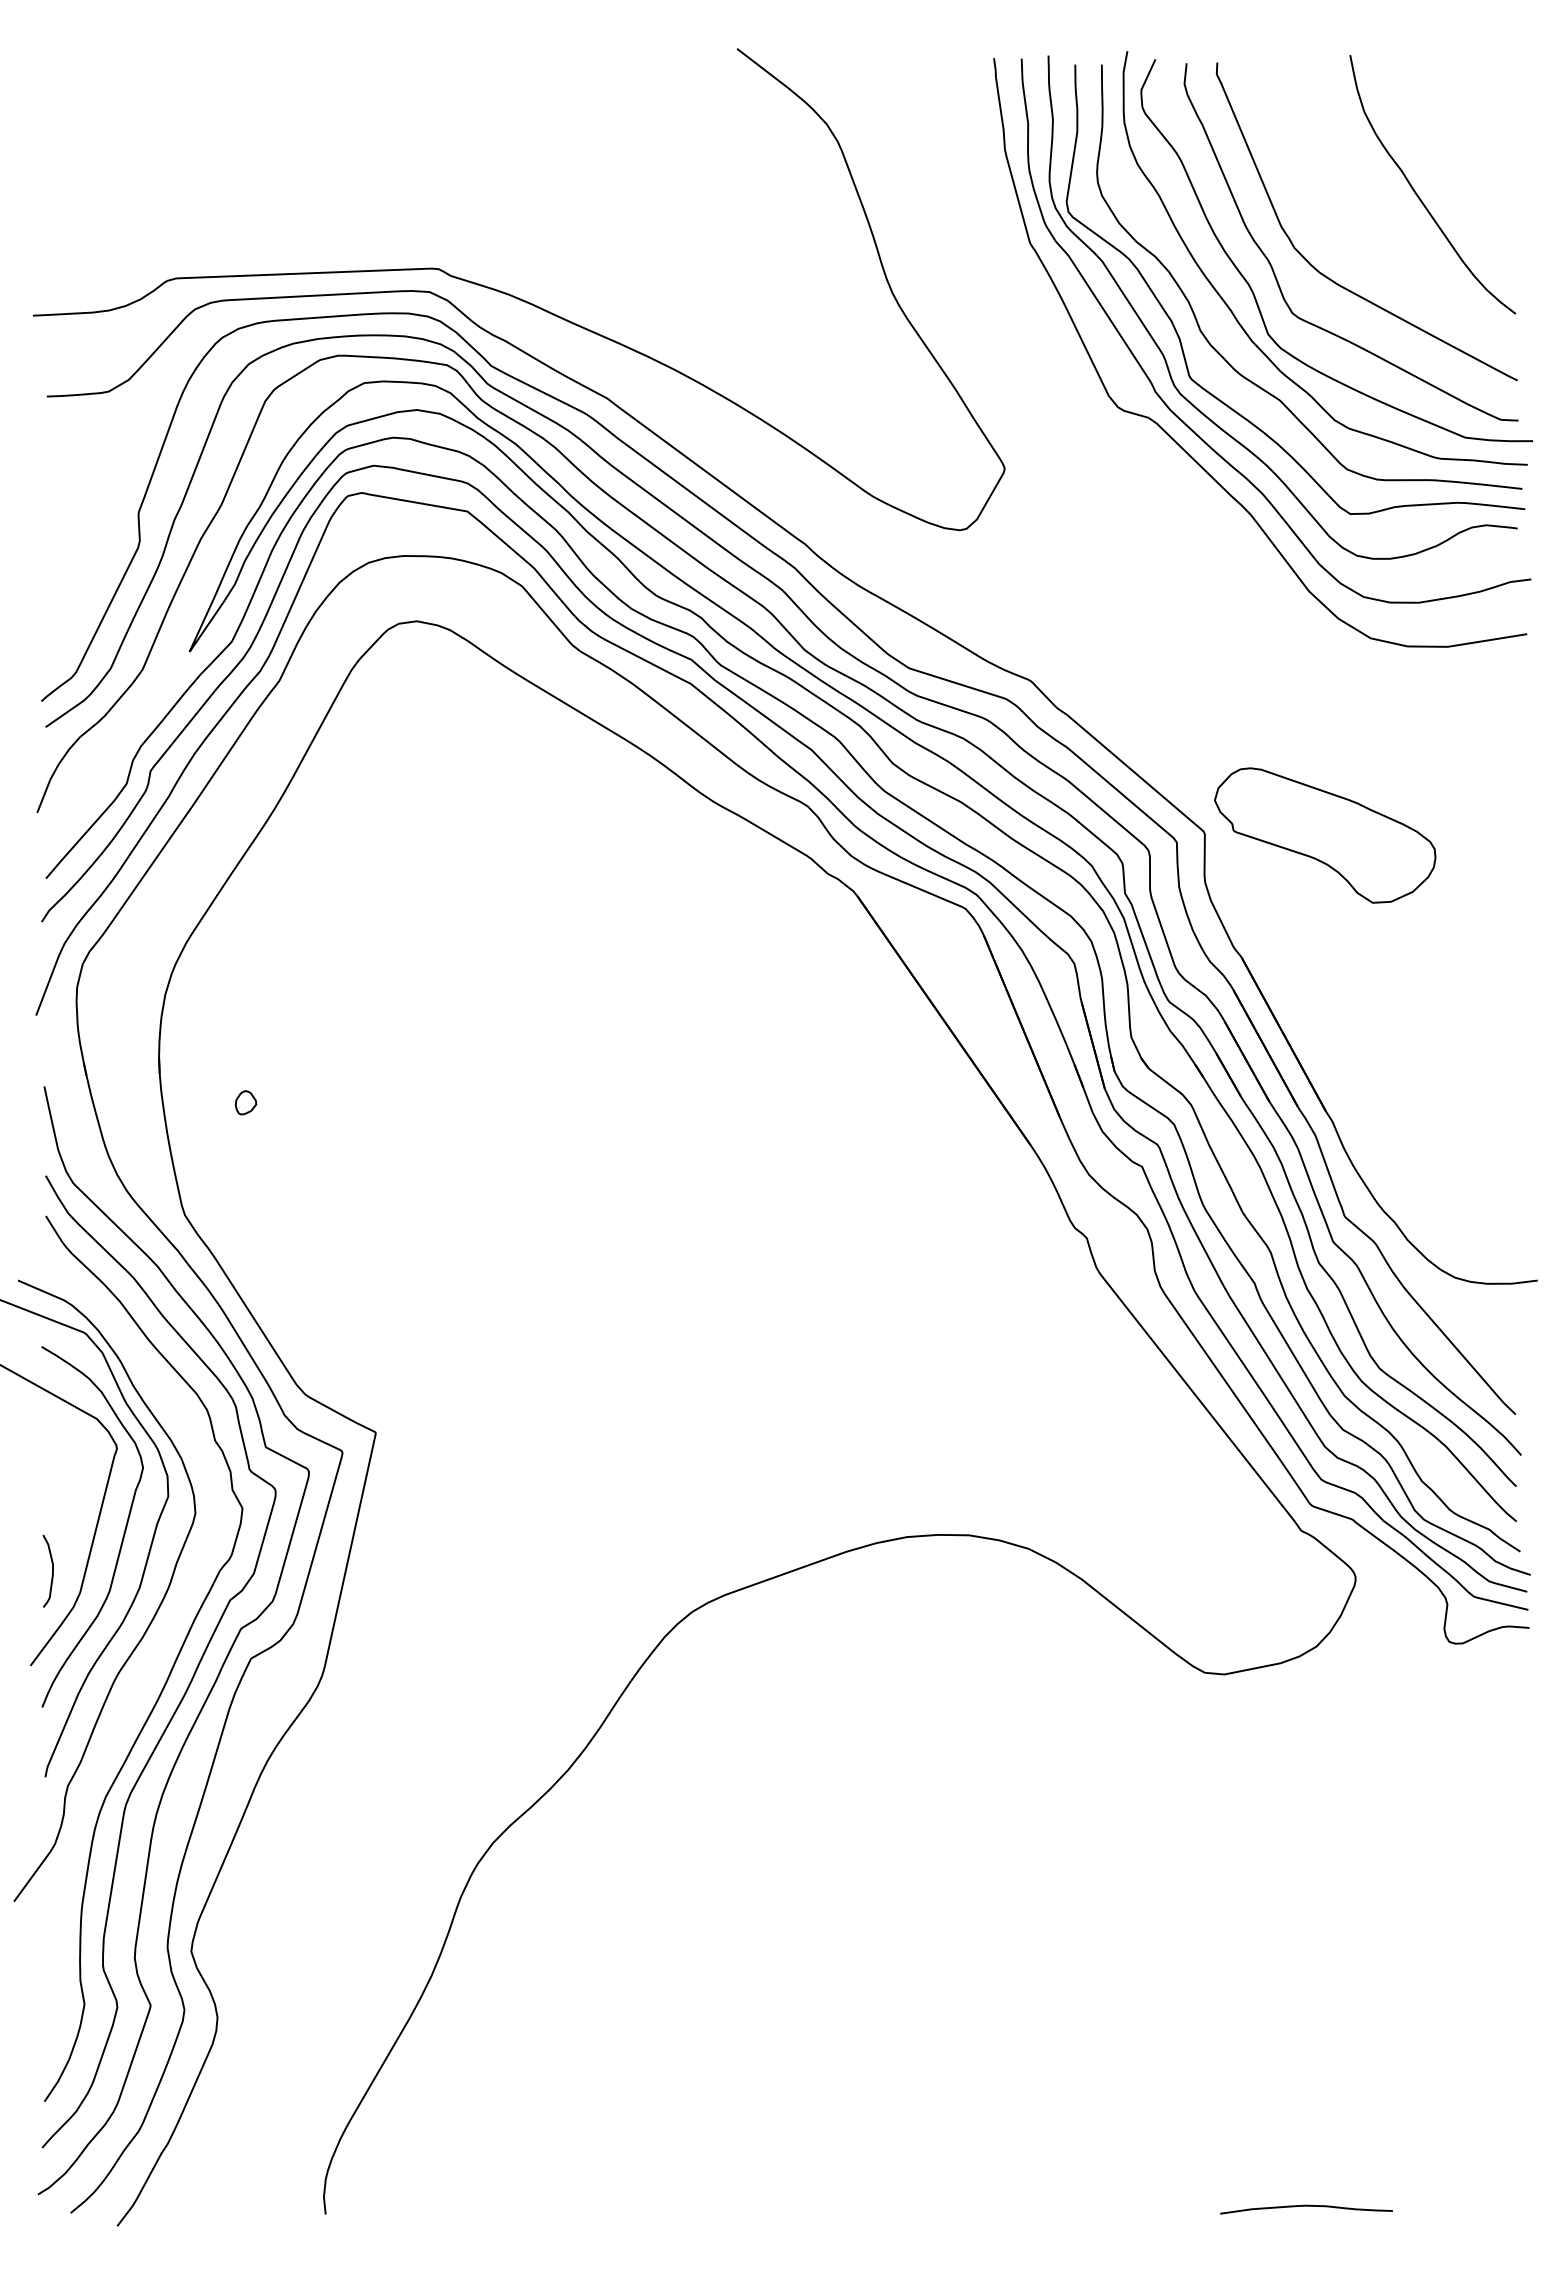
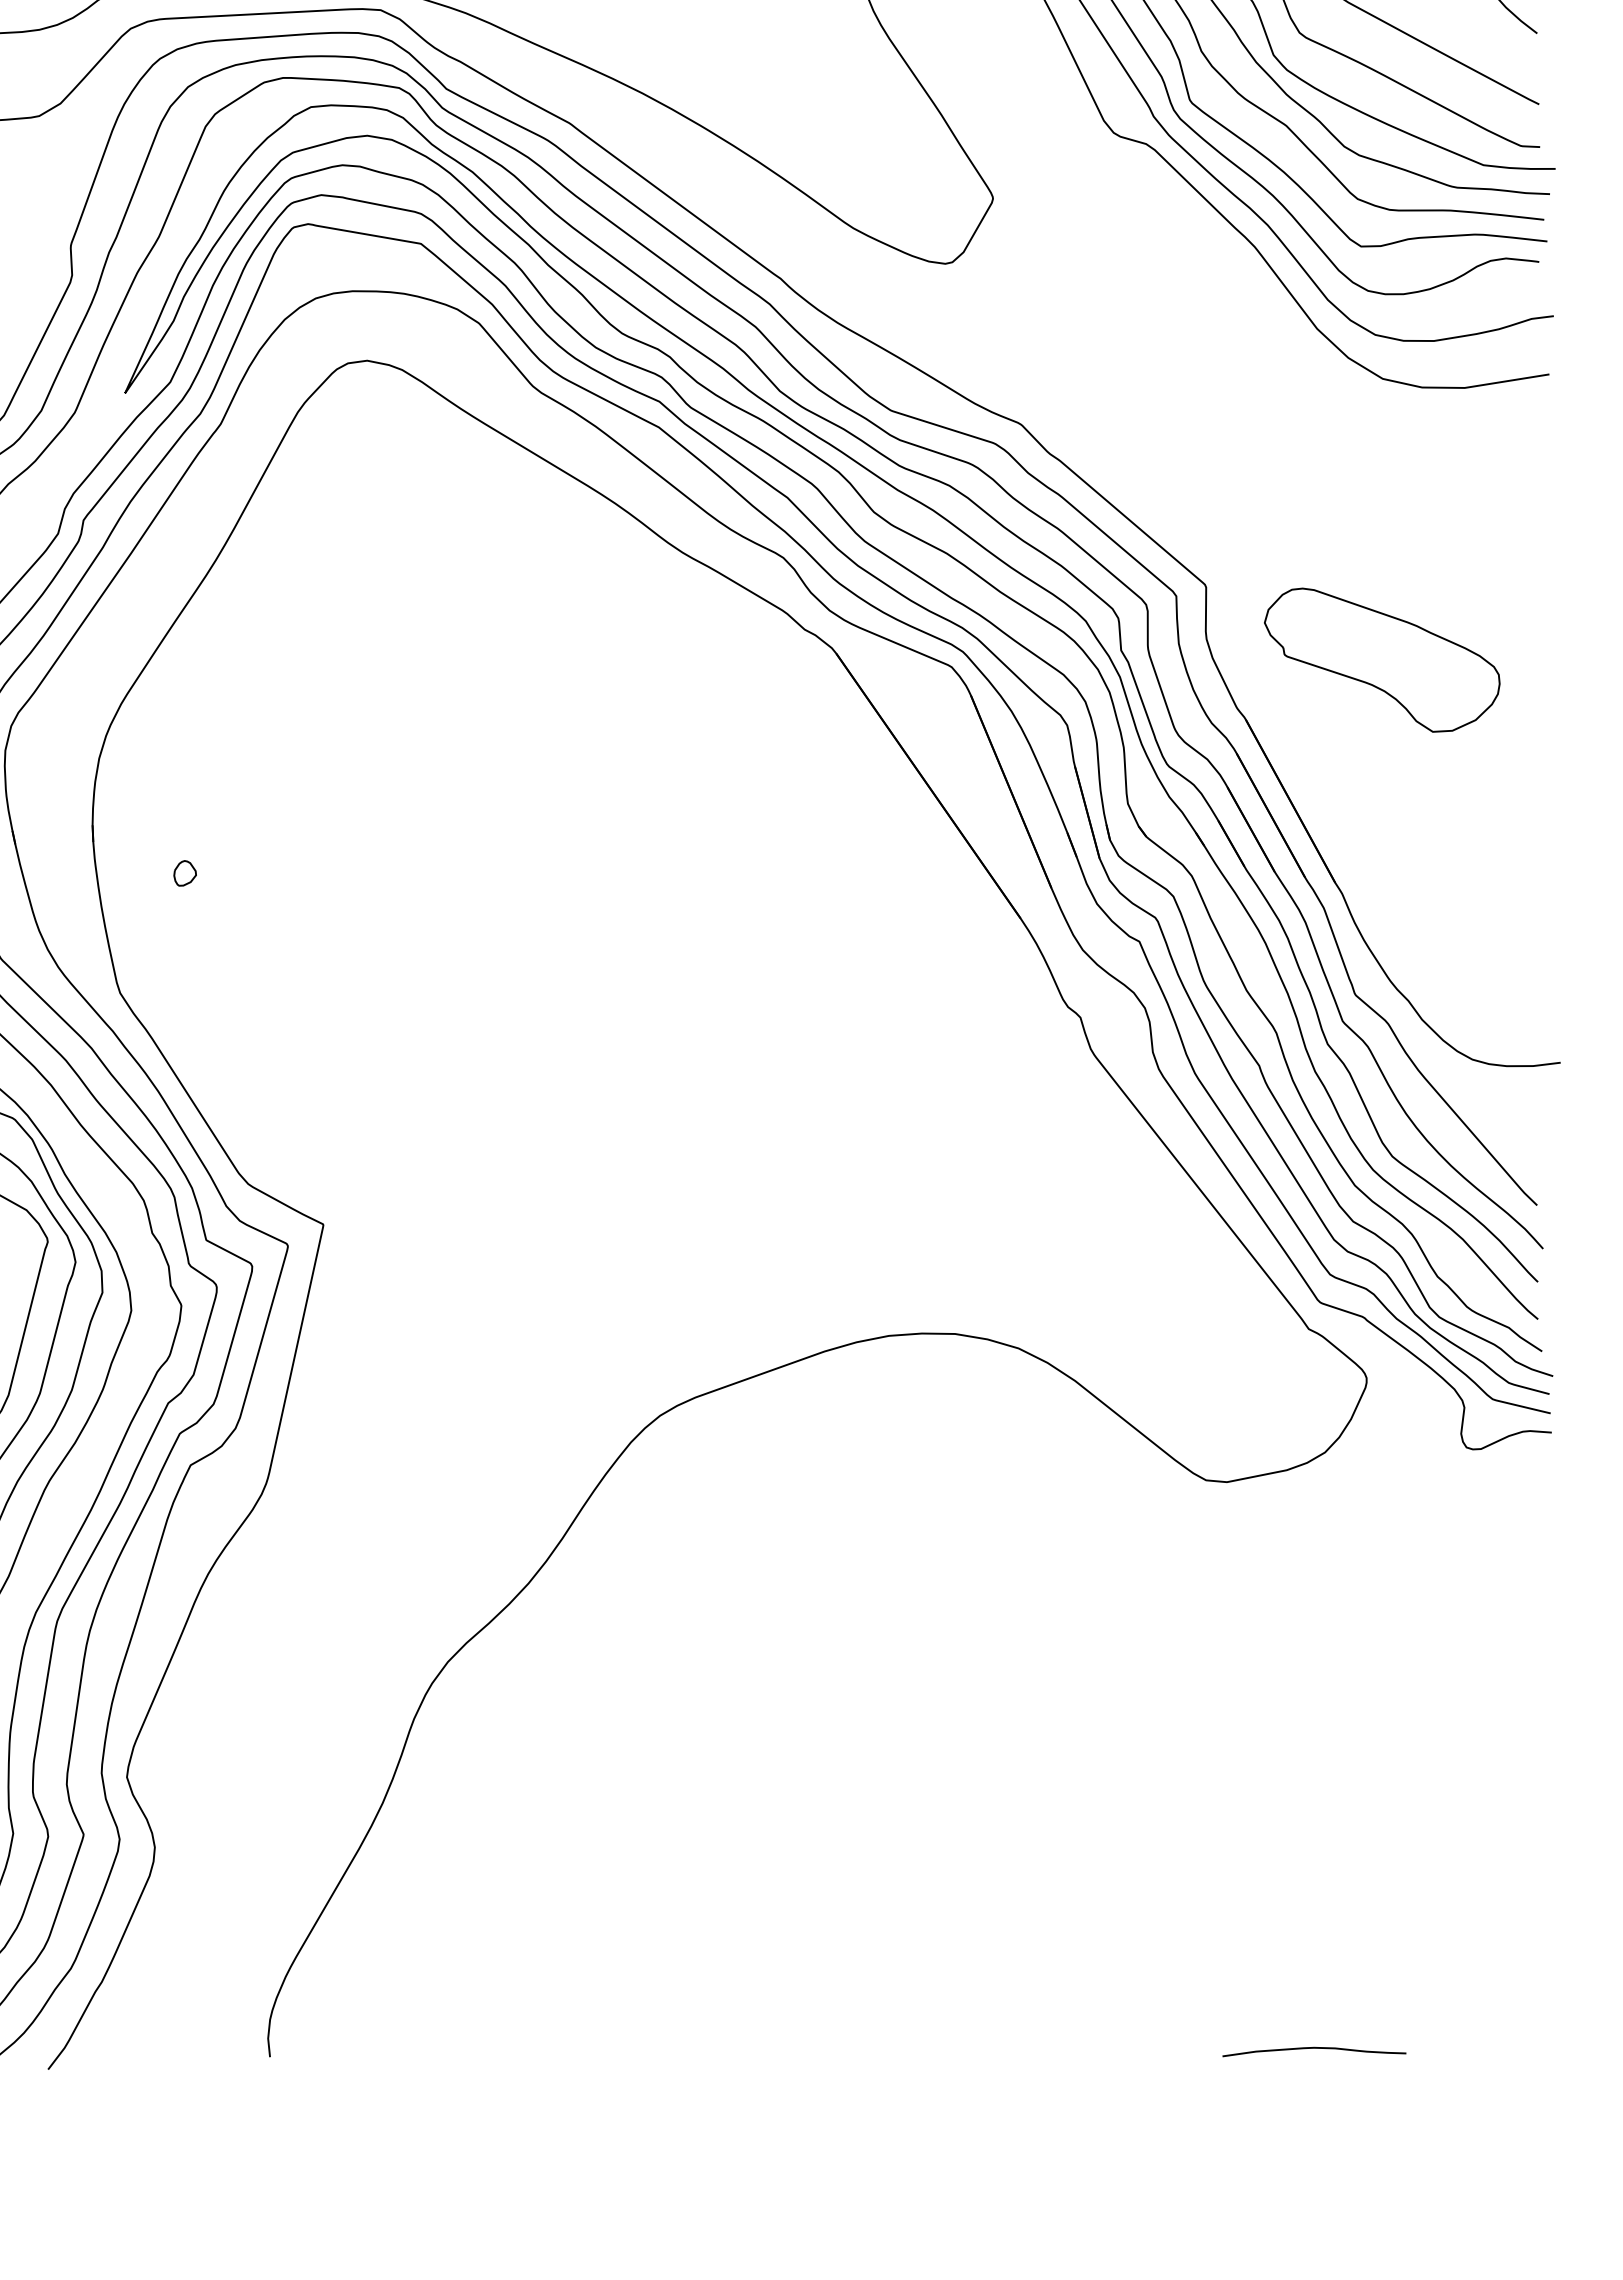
part: (1325, 835) -> (1382, 660), moved

